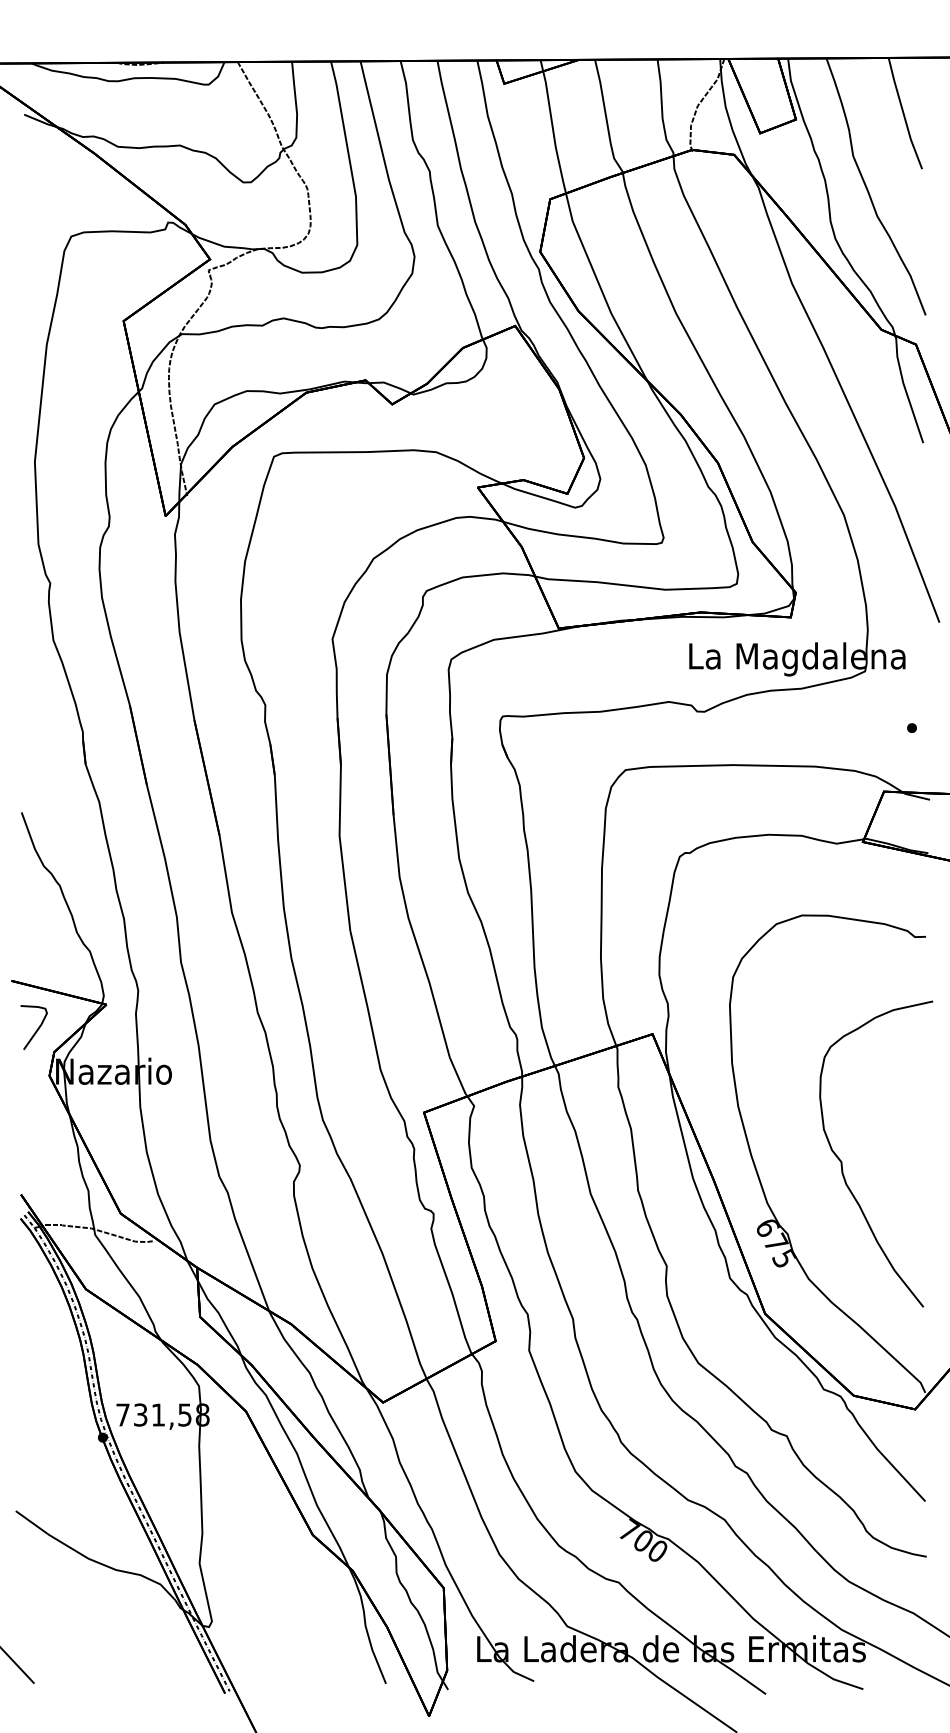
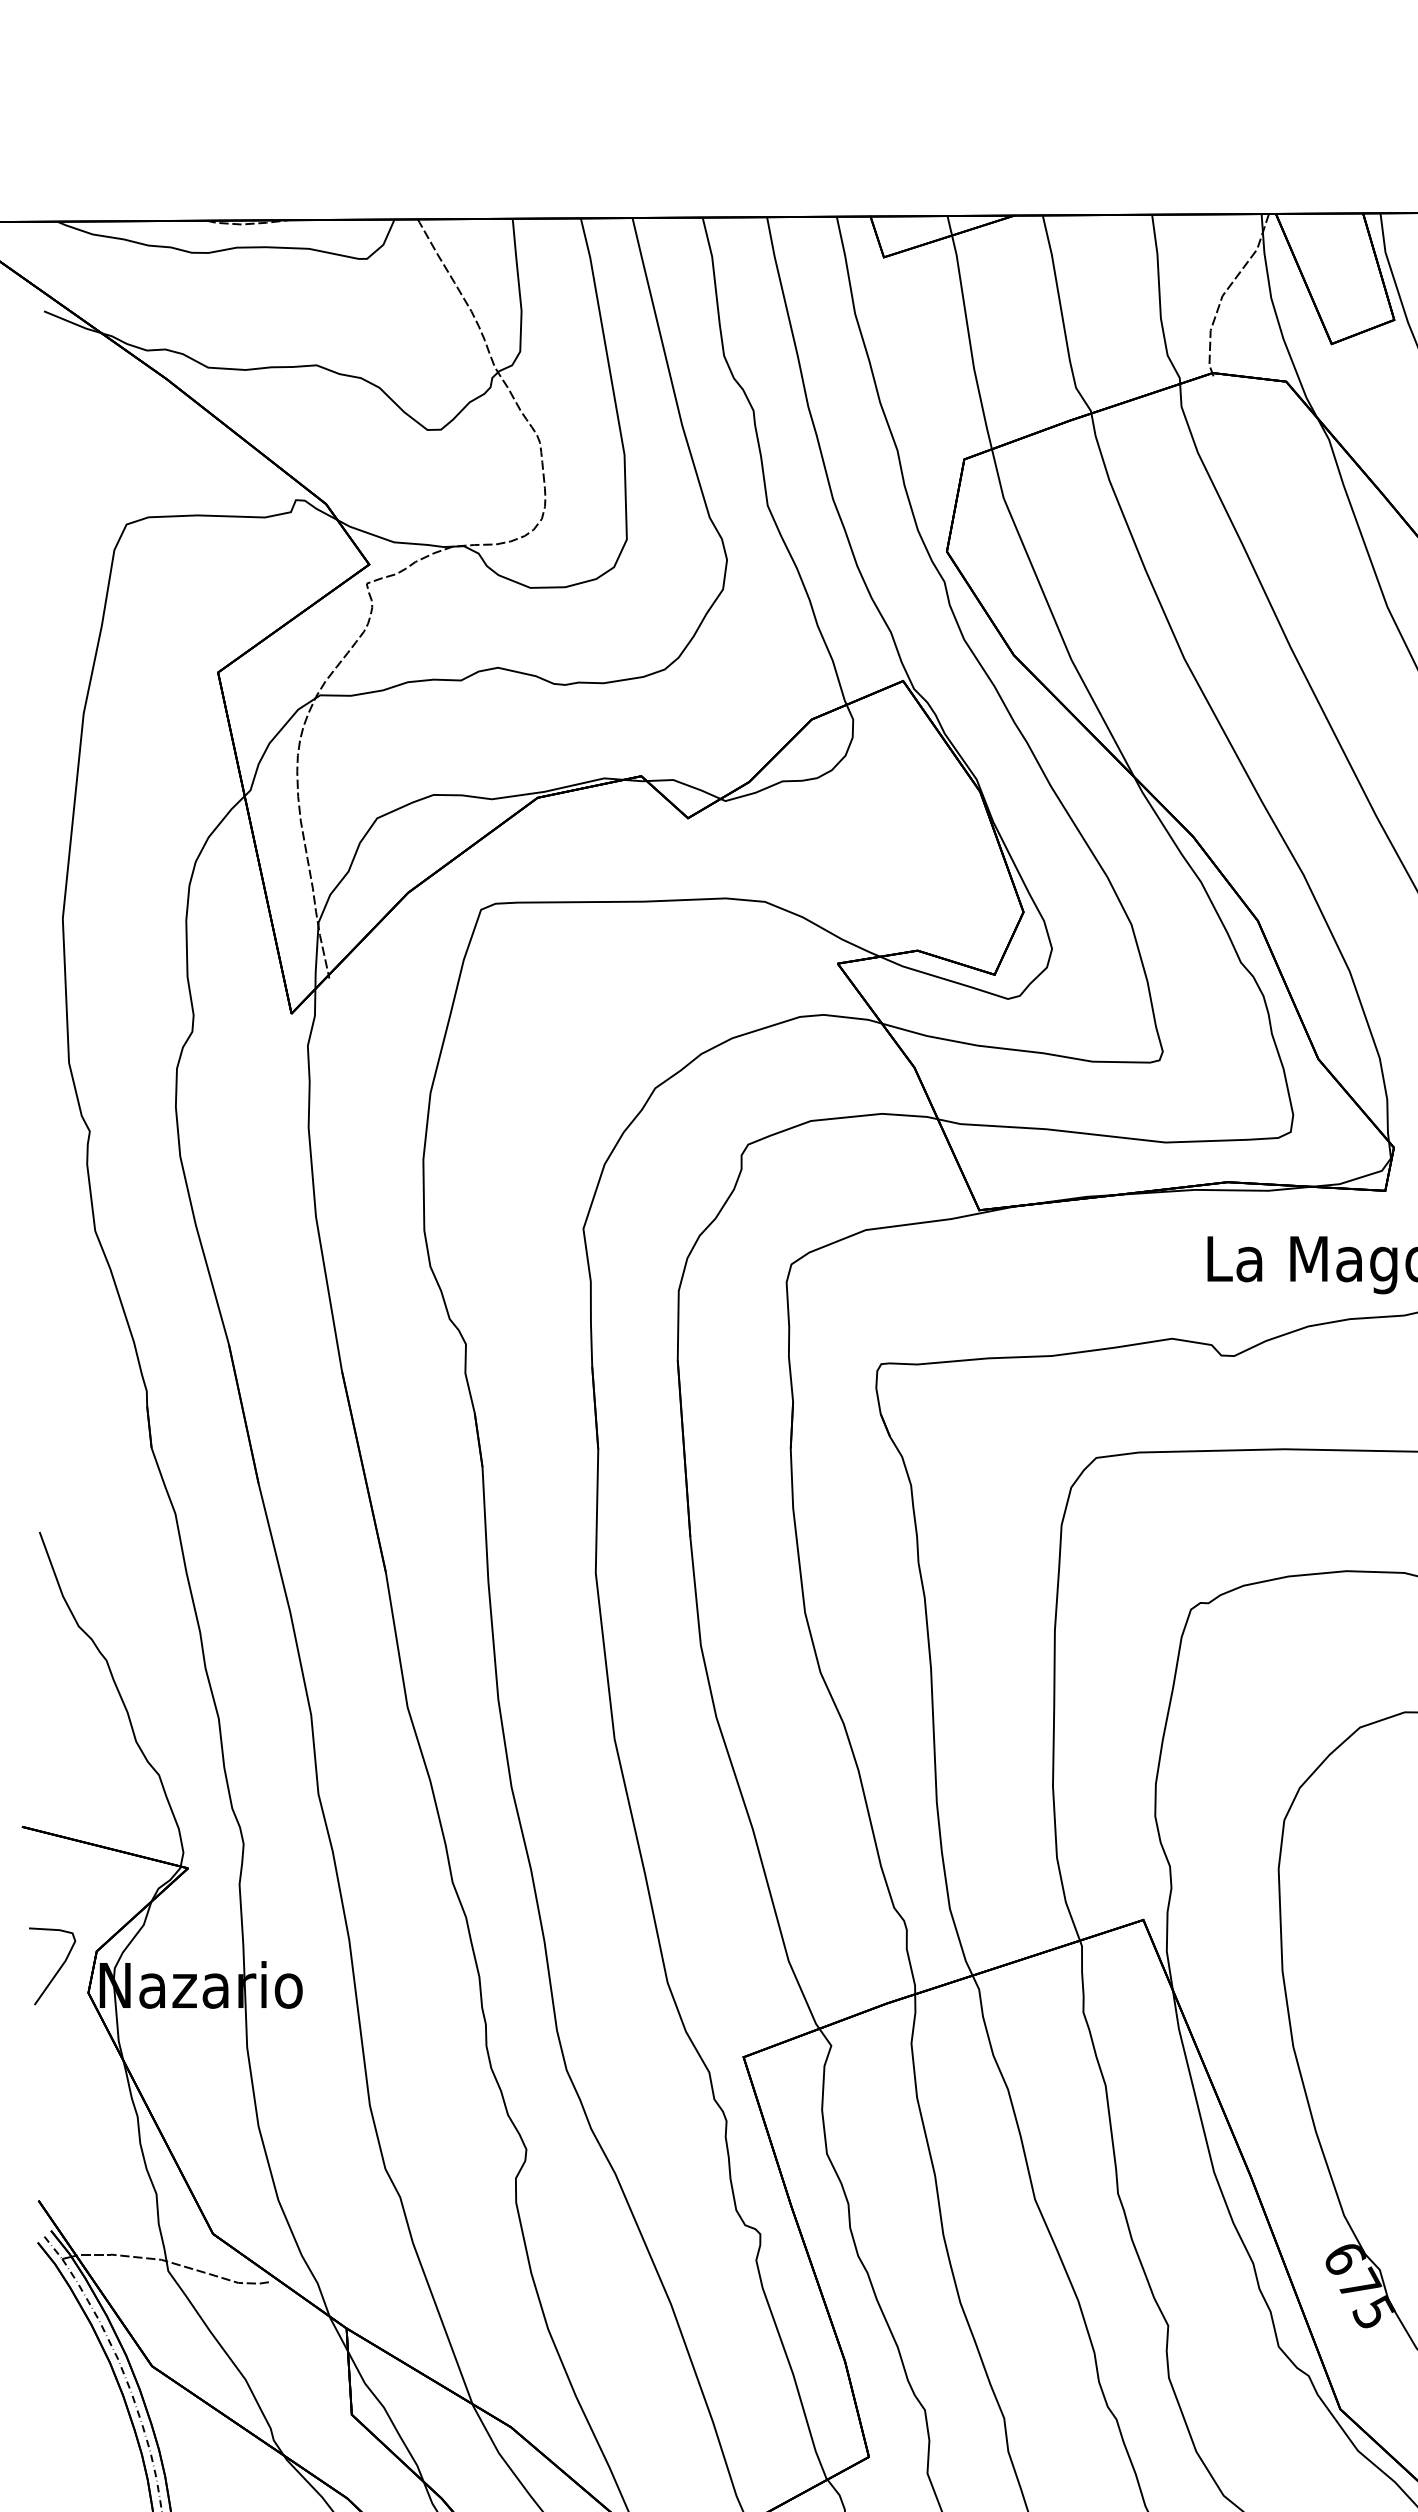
curve: (36, 1029) -> (56, 1969), moved

